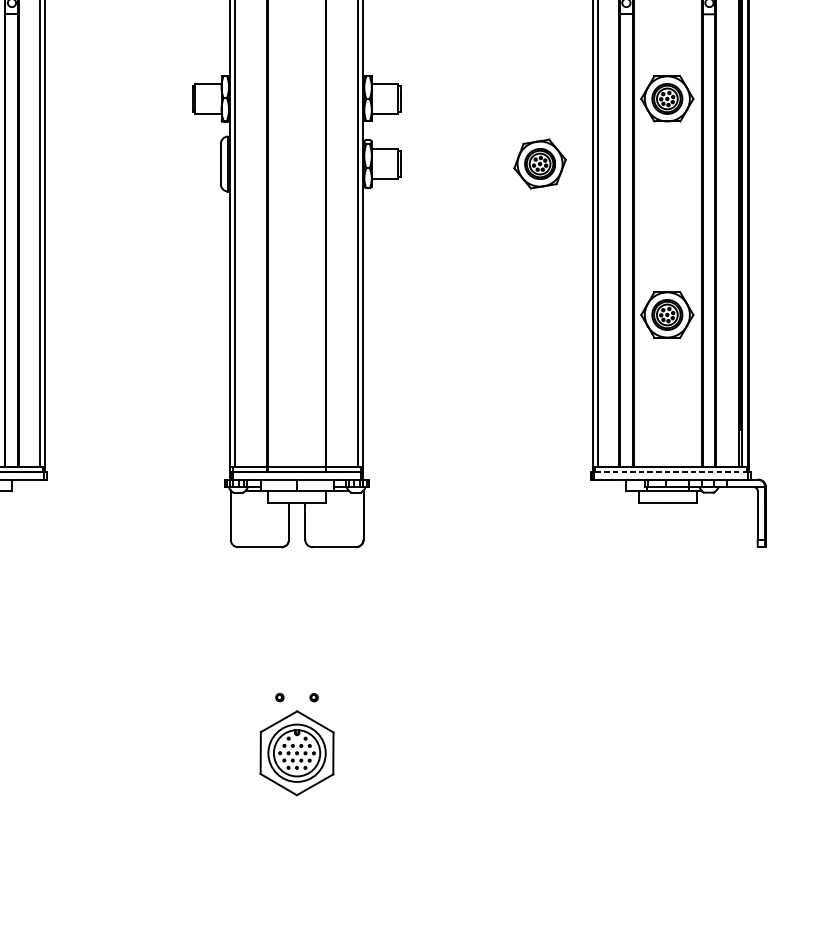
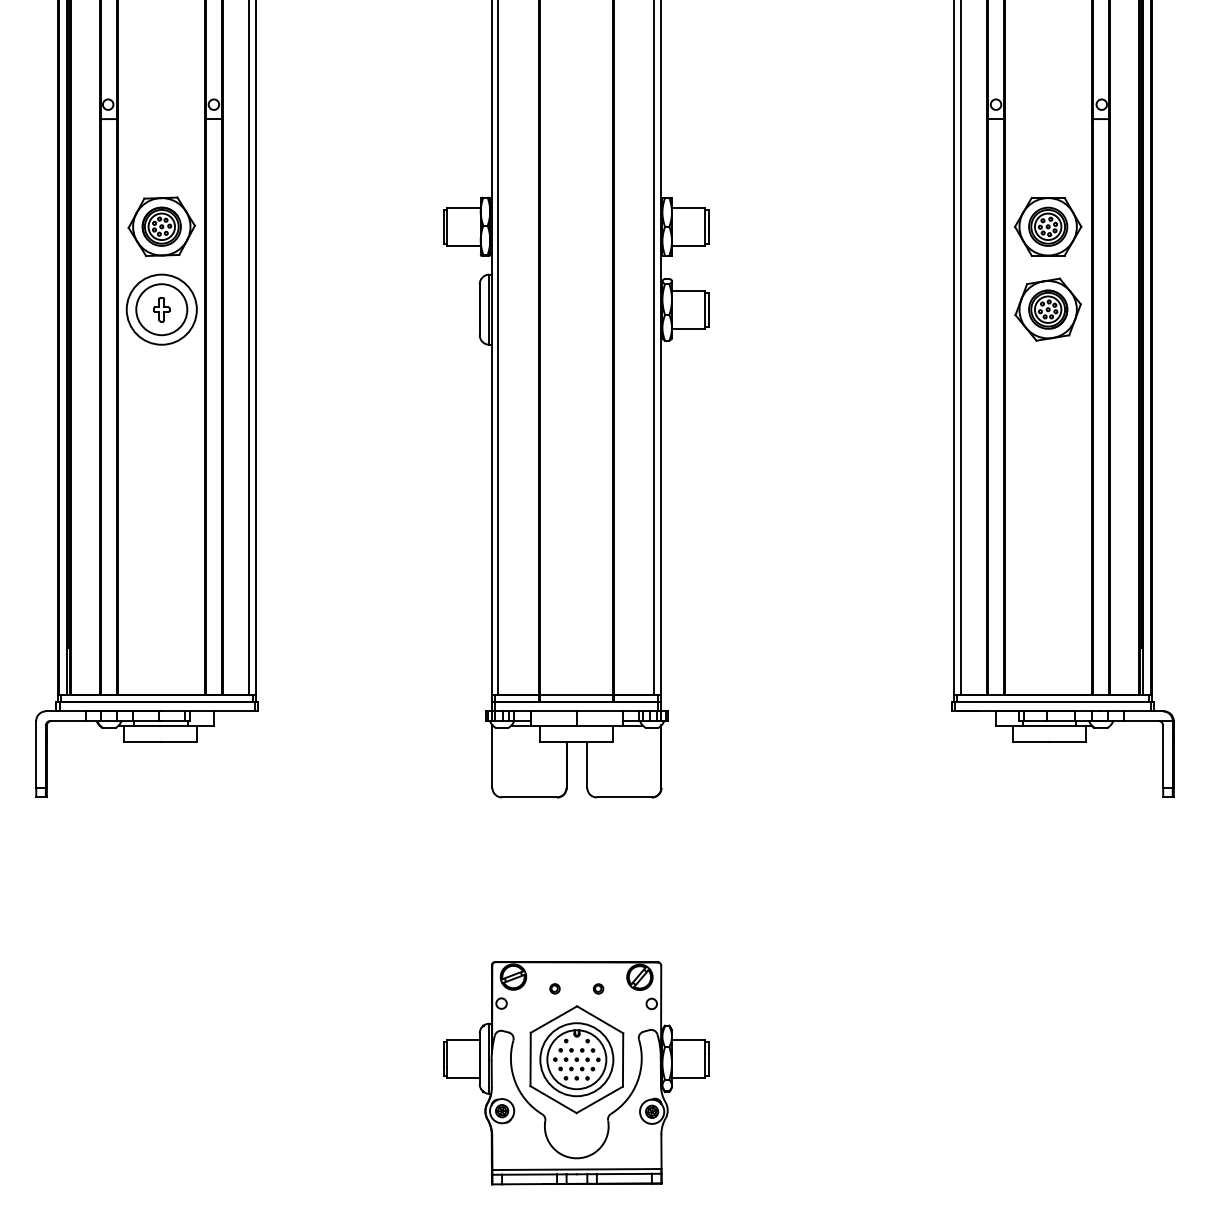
part: (539, 163) -> (1047, 309), moved
part: (667, 314) -> (1048, 501), removed
line: (670, 471) -> (1052, 701), dashed -> solid
part: (296, 764) -> (576, 1073), added

